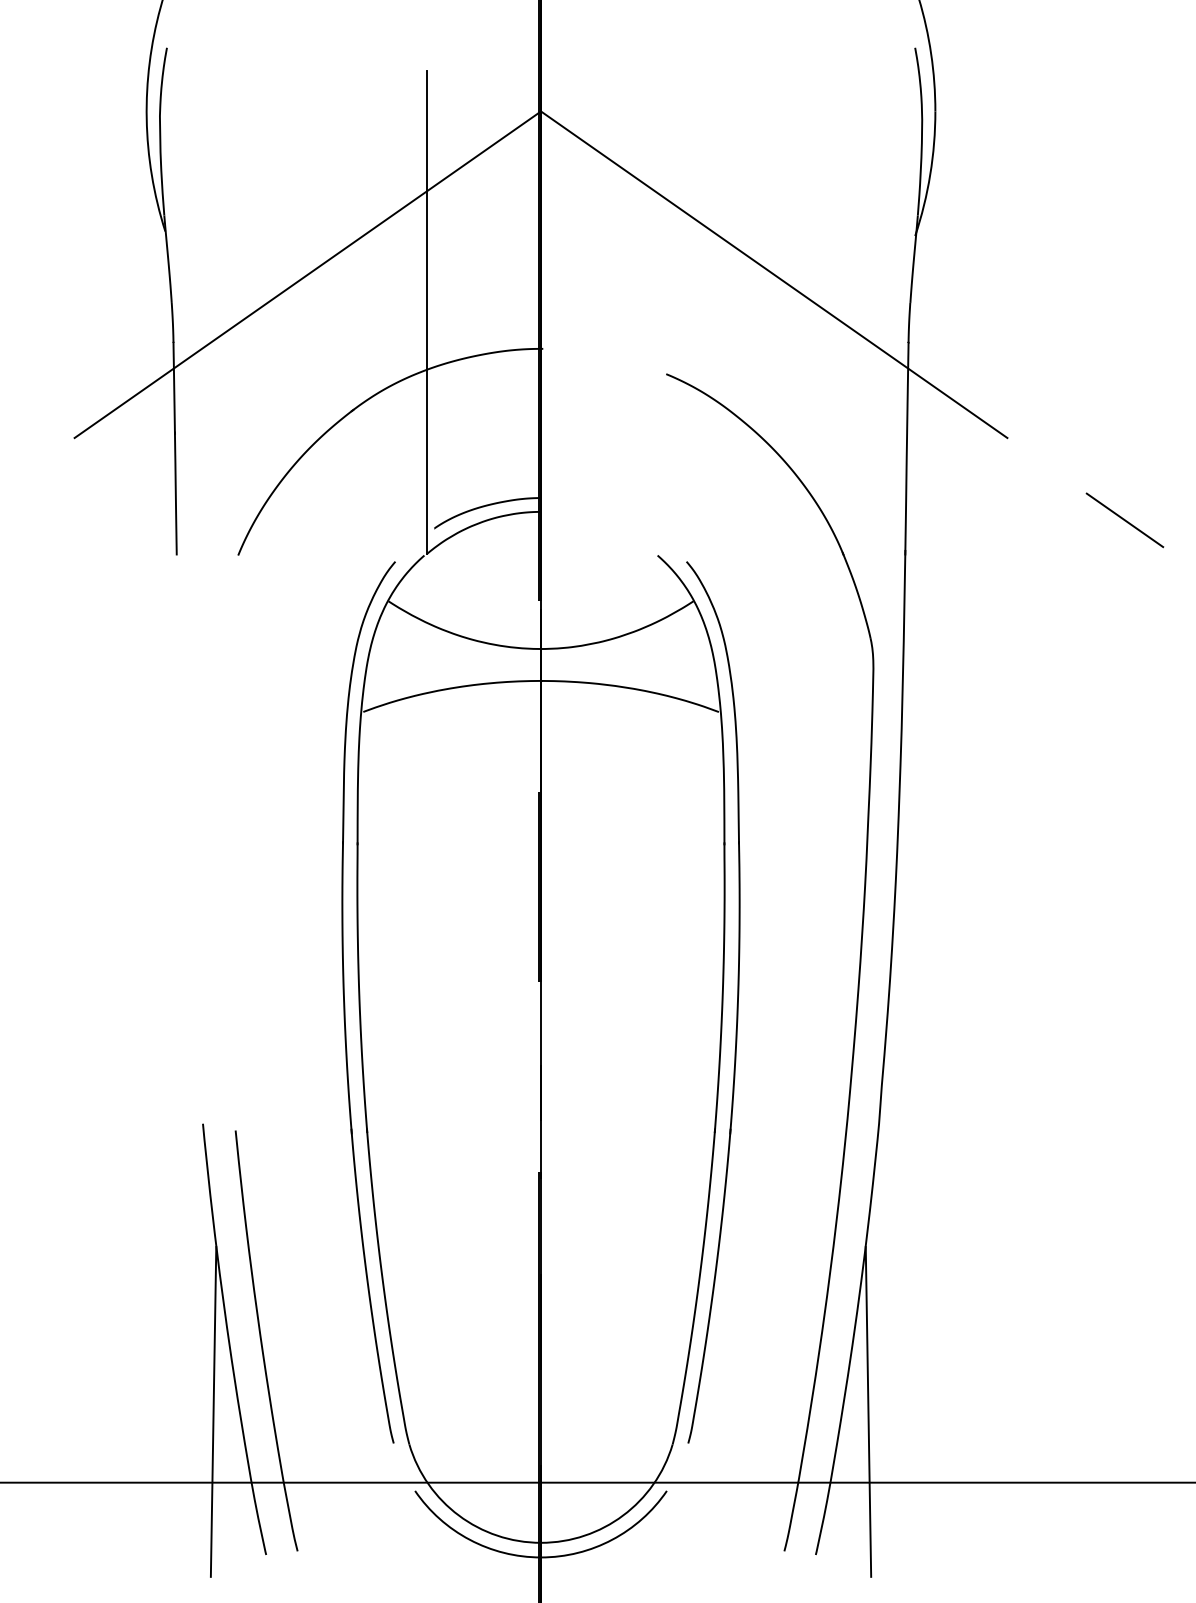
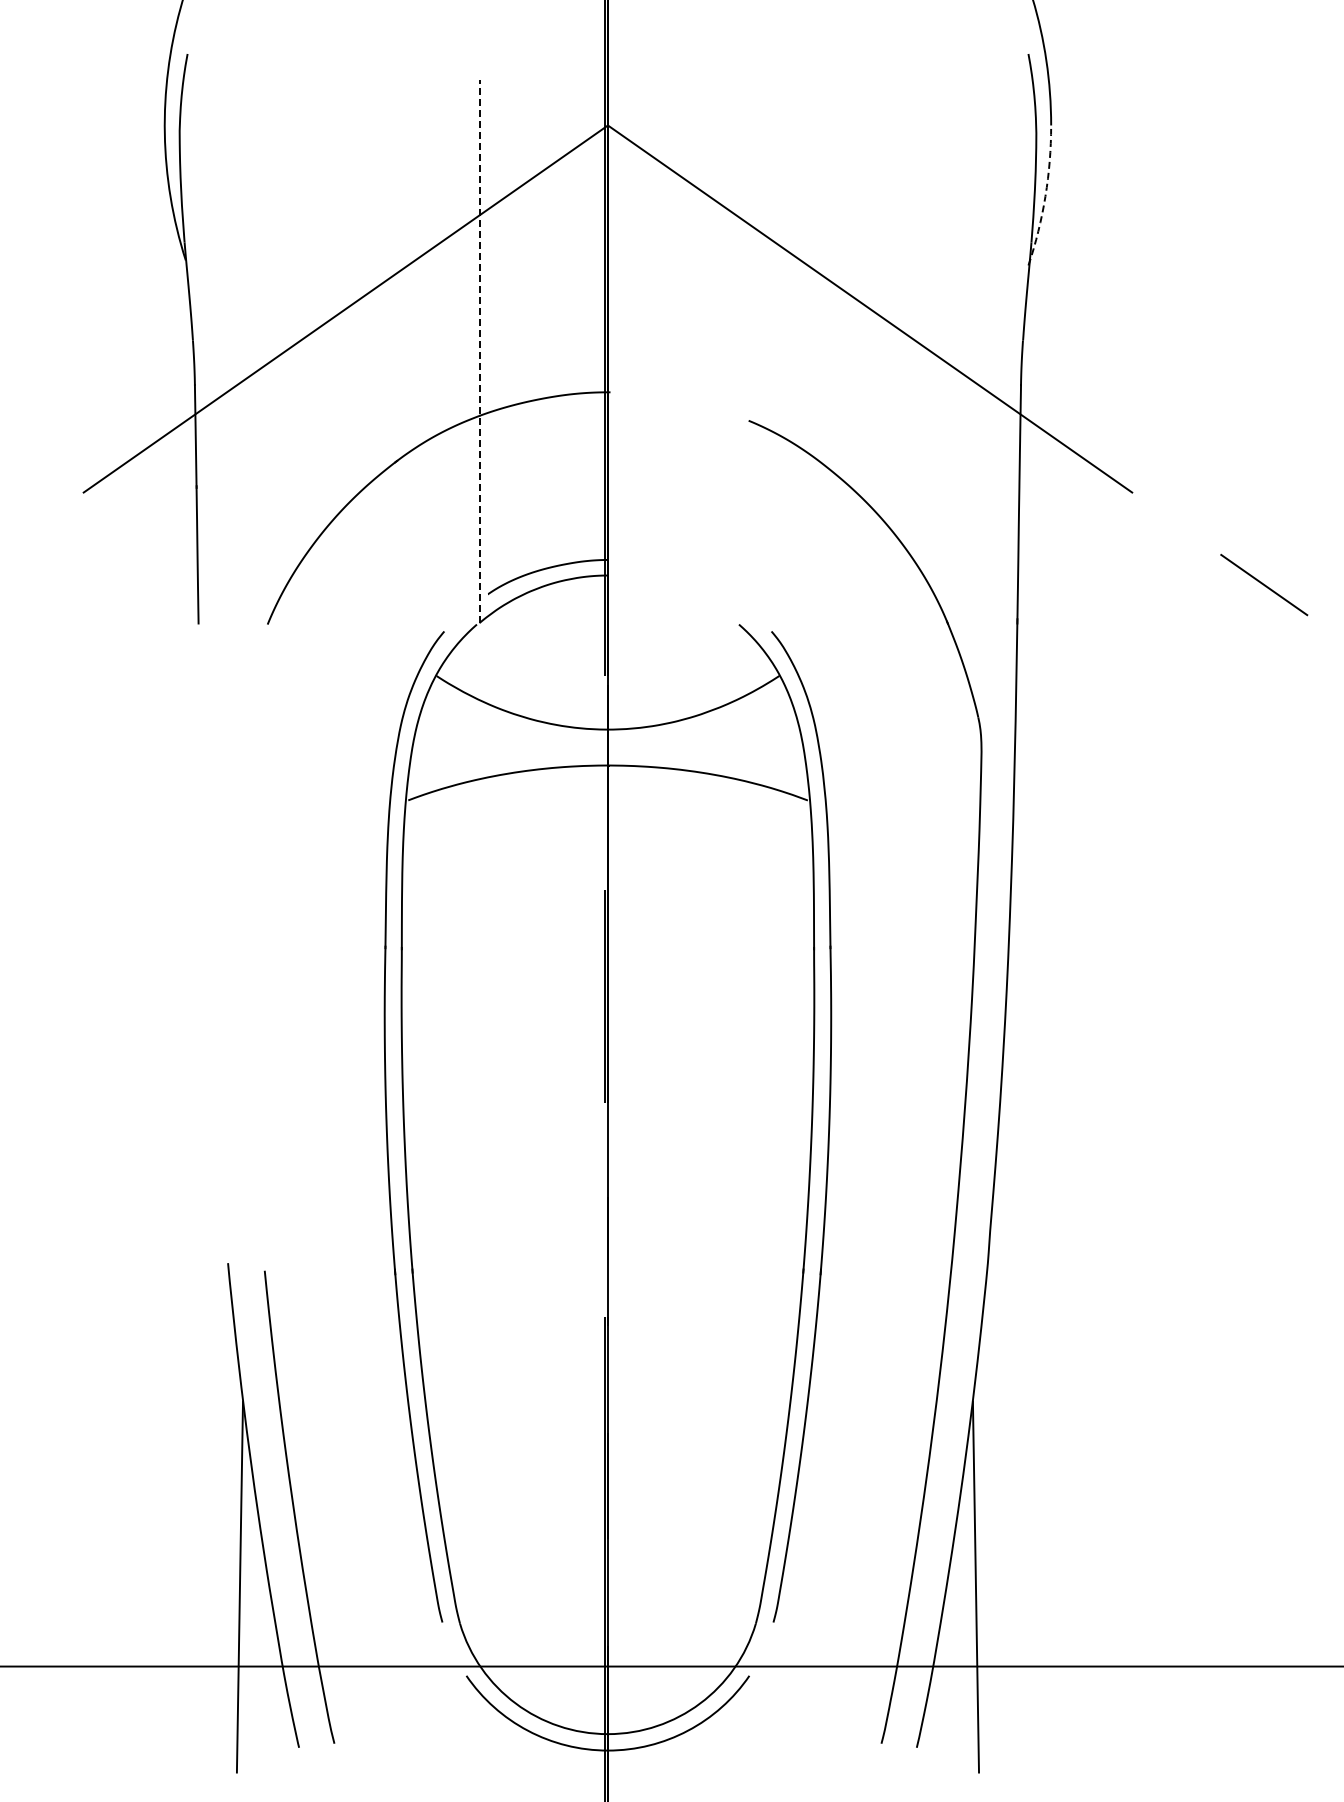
arc: (930, 174) -> (1045, 196), solid -> dashed
line: (426, 312) -> (479, 351), solid -> dashed

